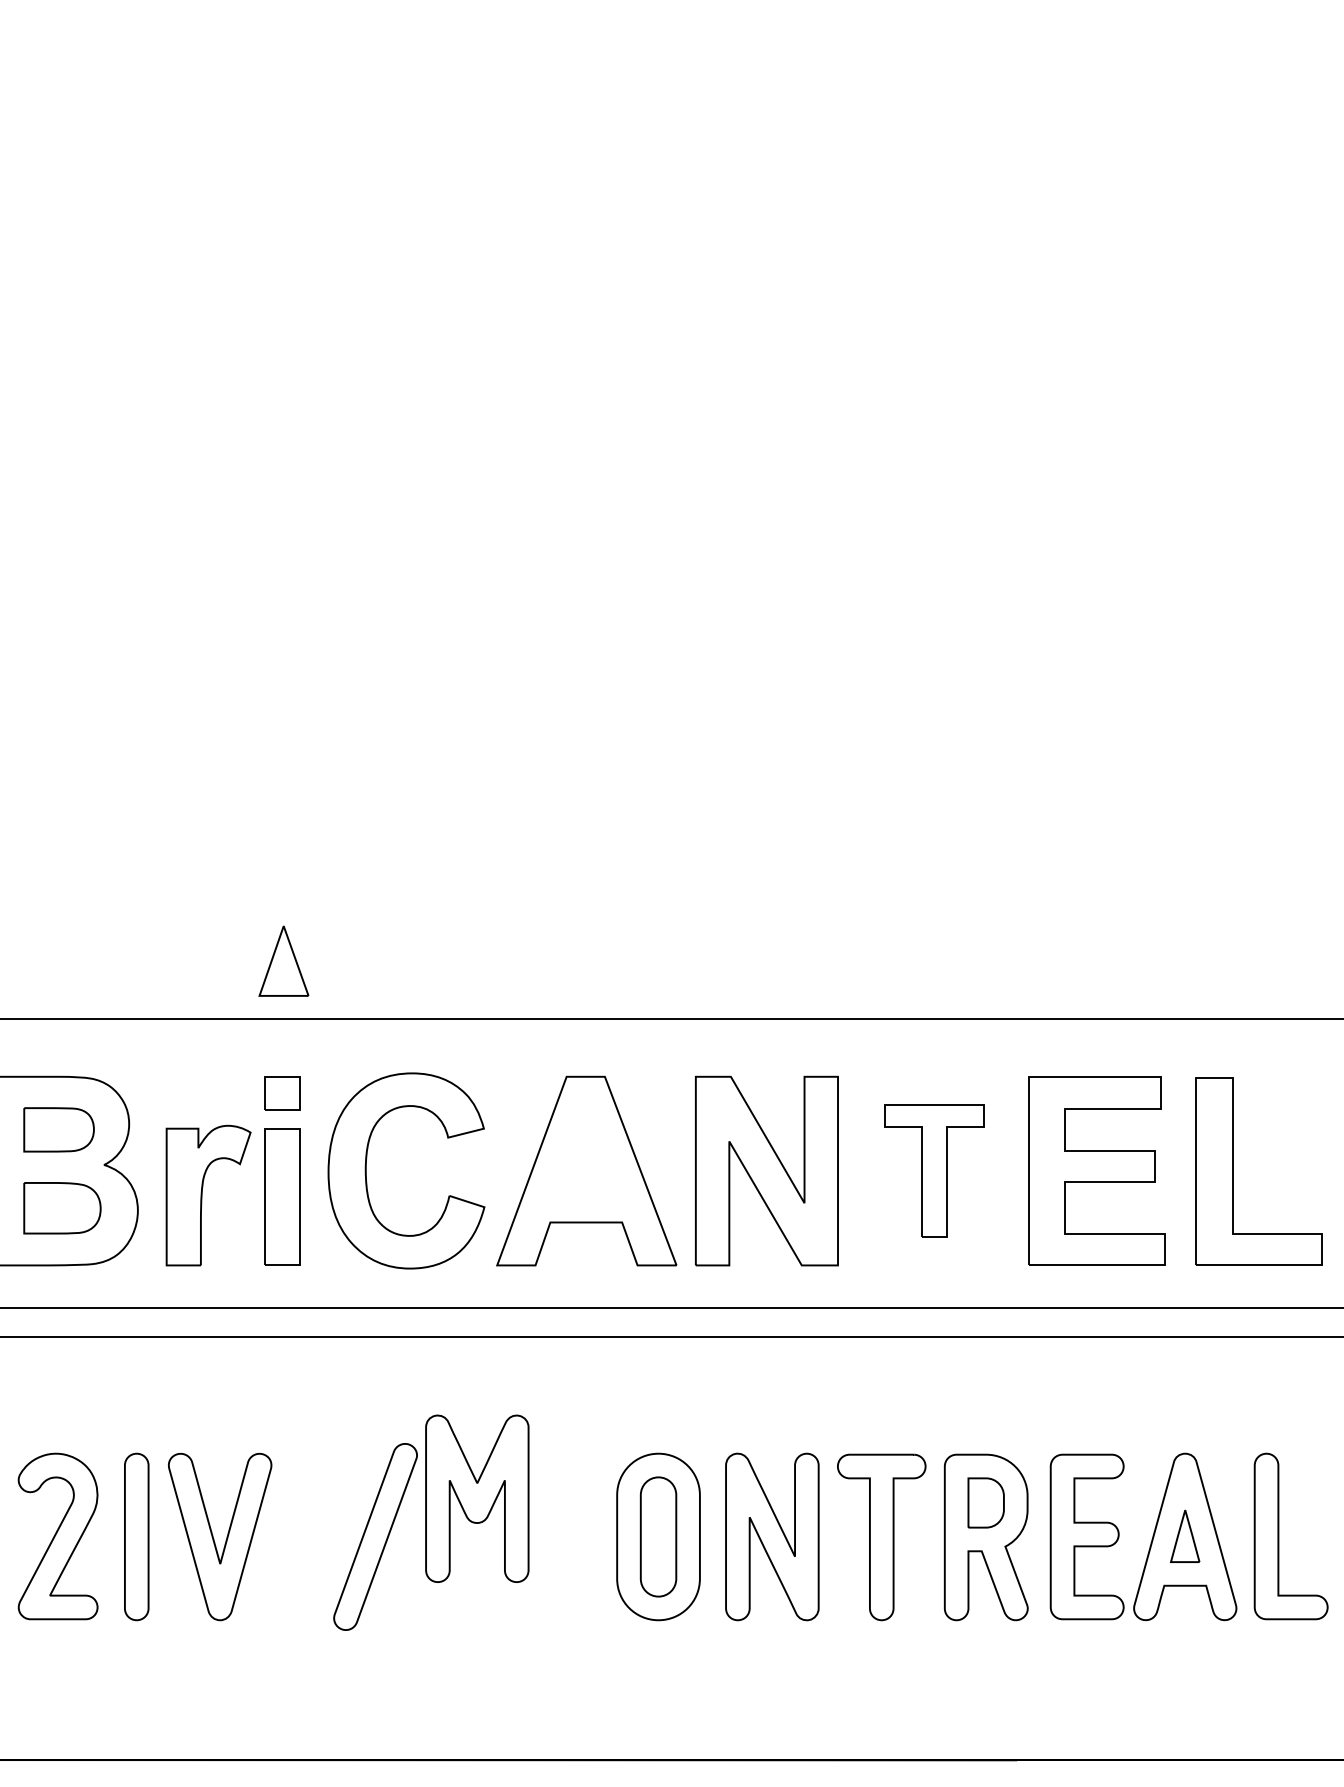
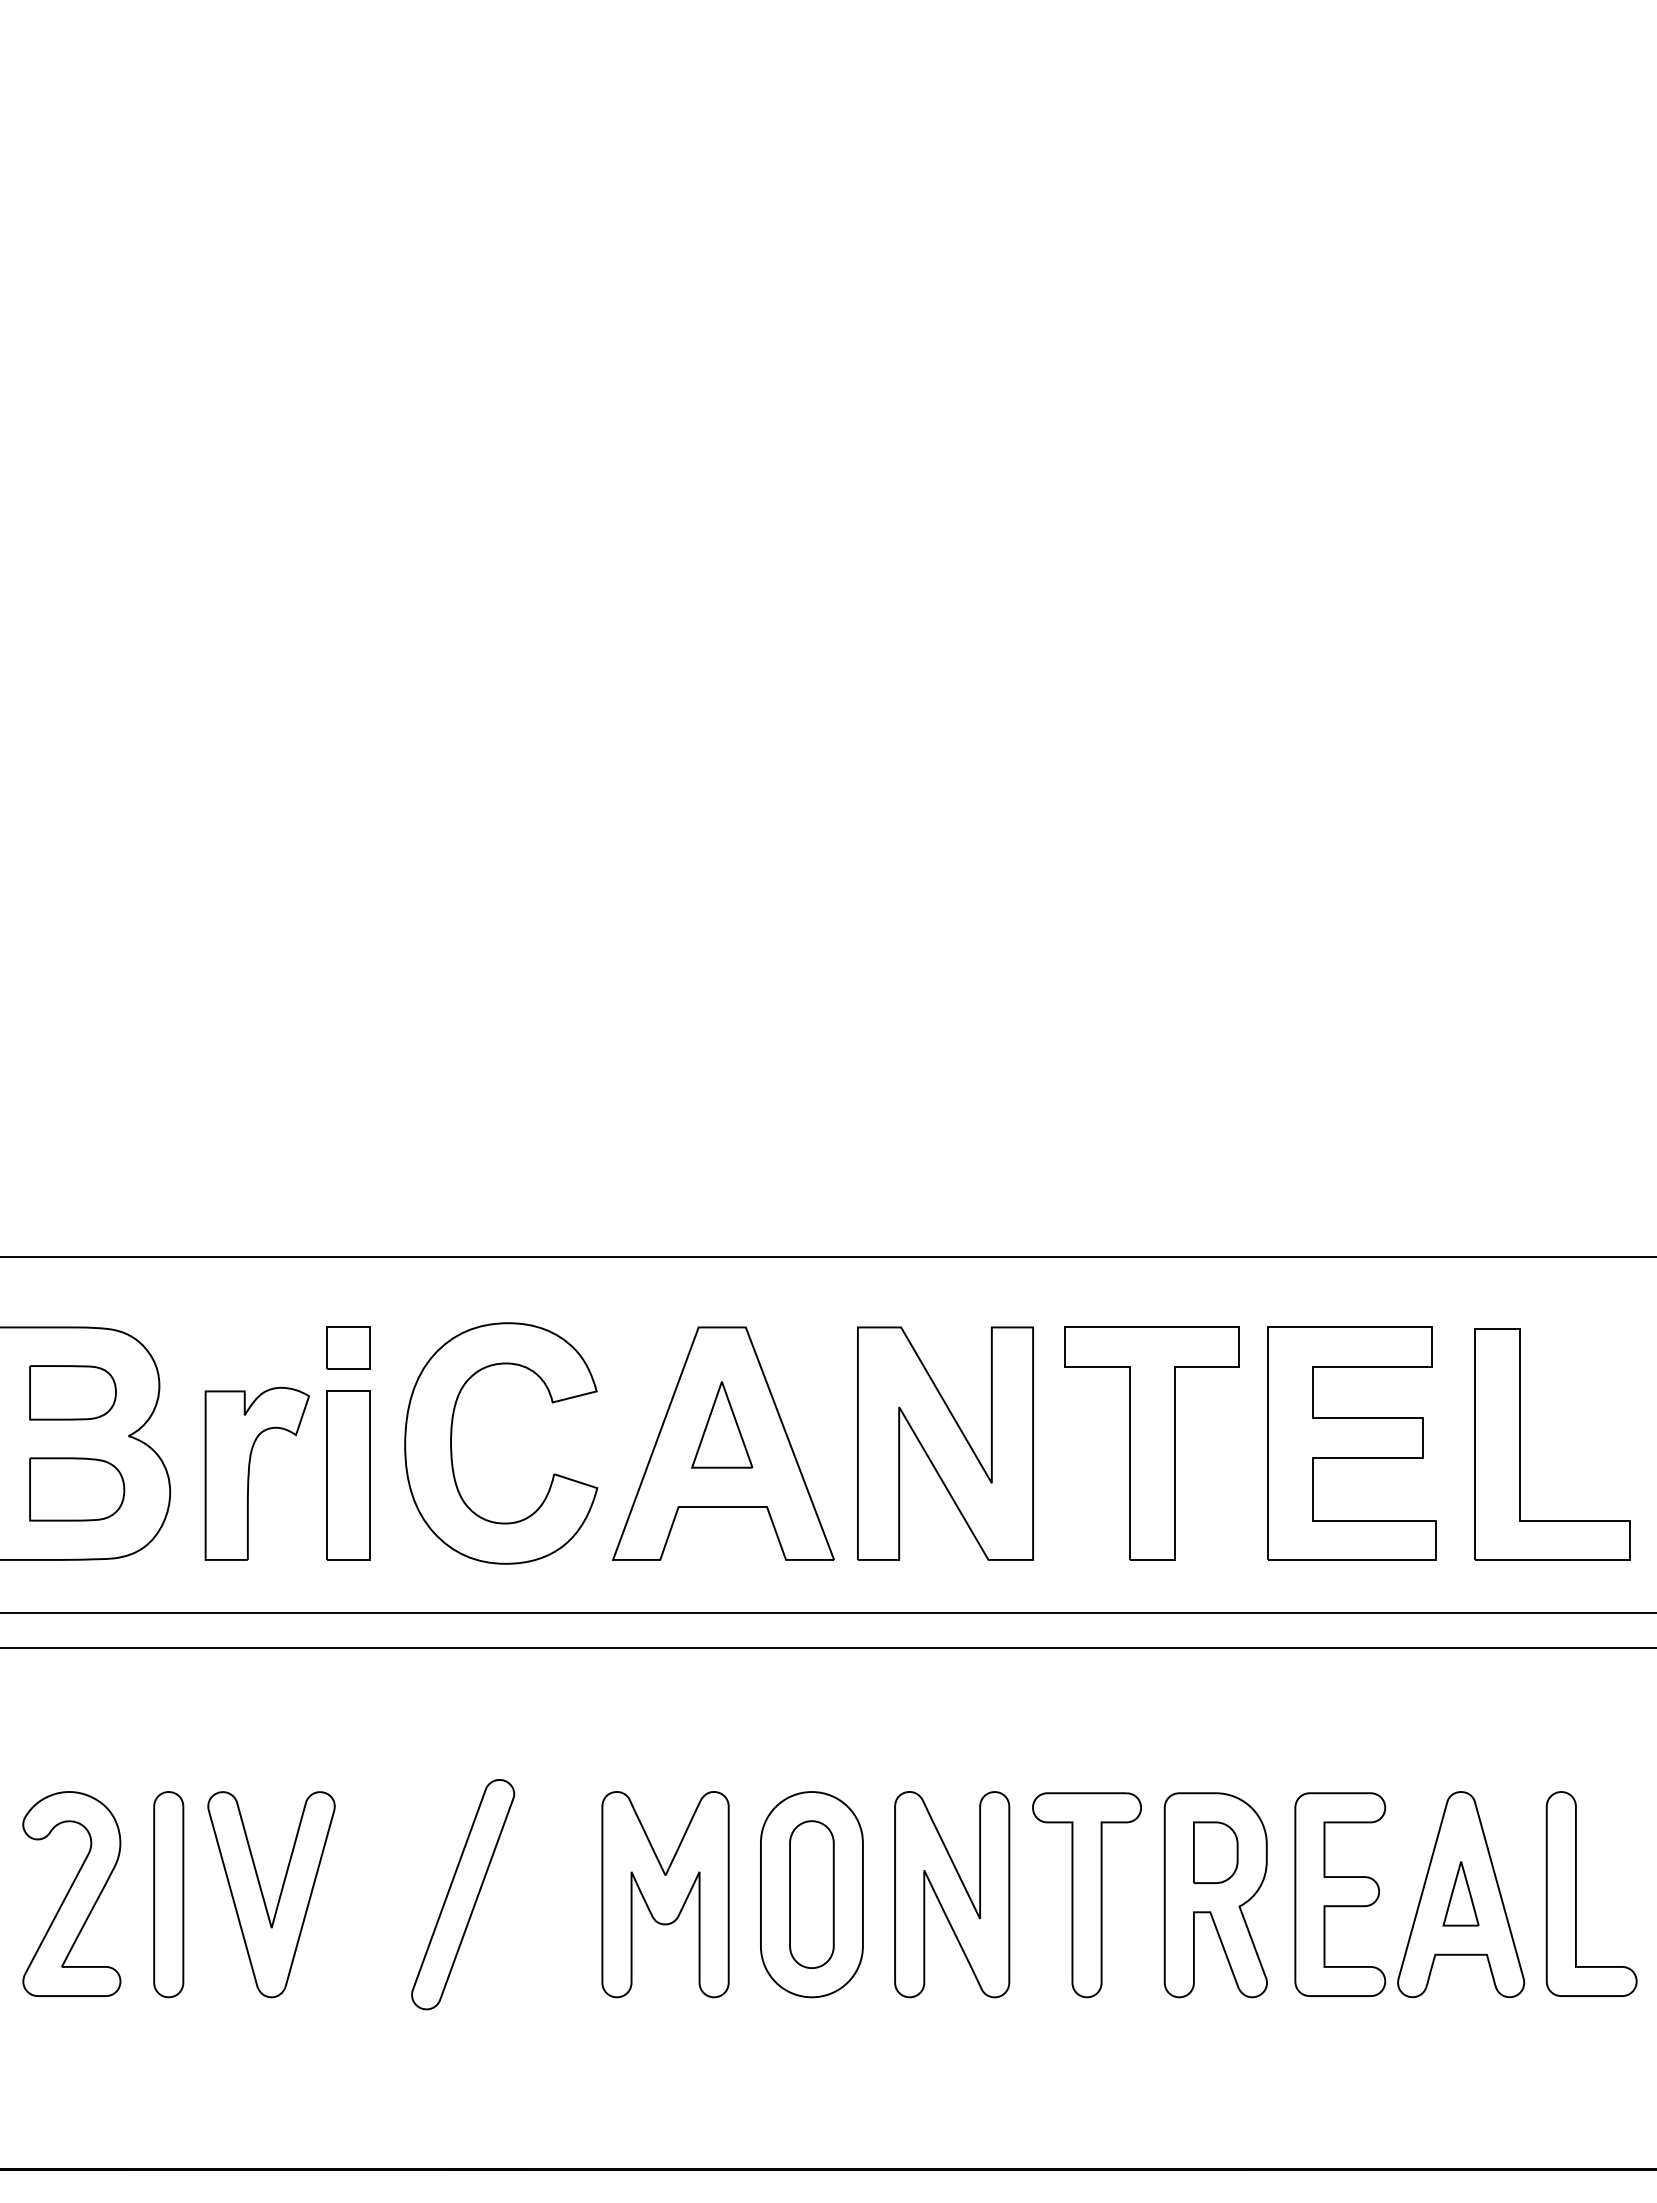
part: (284, 960) -> (722, 1424), moved
part: (934, 1170) -> (1151, 1443), size x1.43
part: (477, 1498) -> (665, 1894), moved

